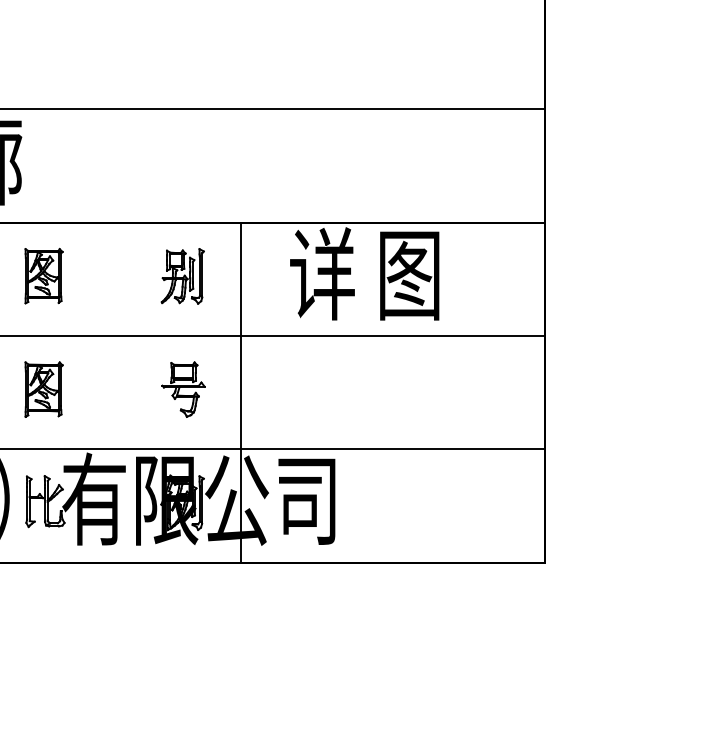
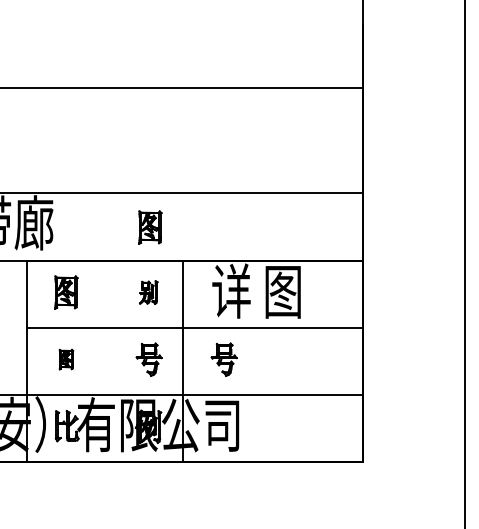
part: (185, 166) -> (150, 227), added
part: (182, 276) -> (148, 292), size x0.7
part: (44, 389) -> (66, 359), size x0.6
part: (308, 389) -> (223, 359), added

